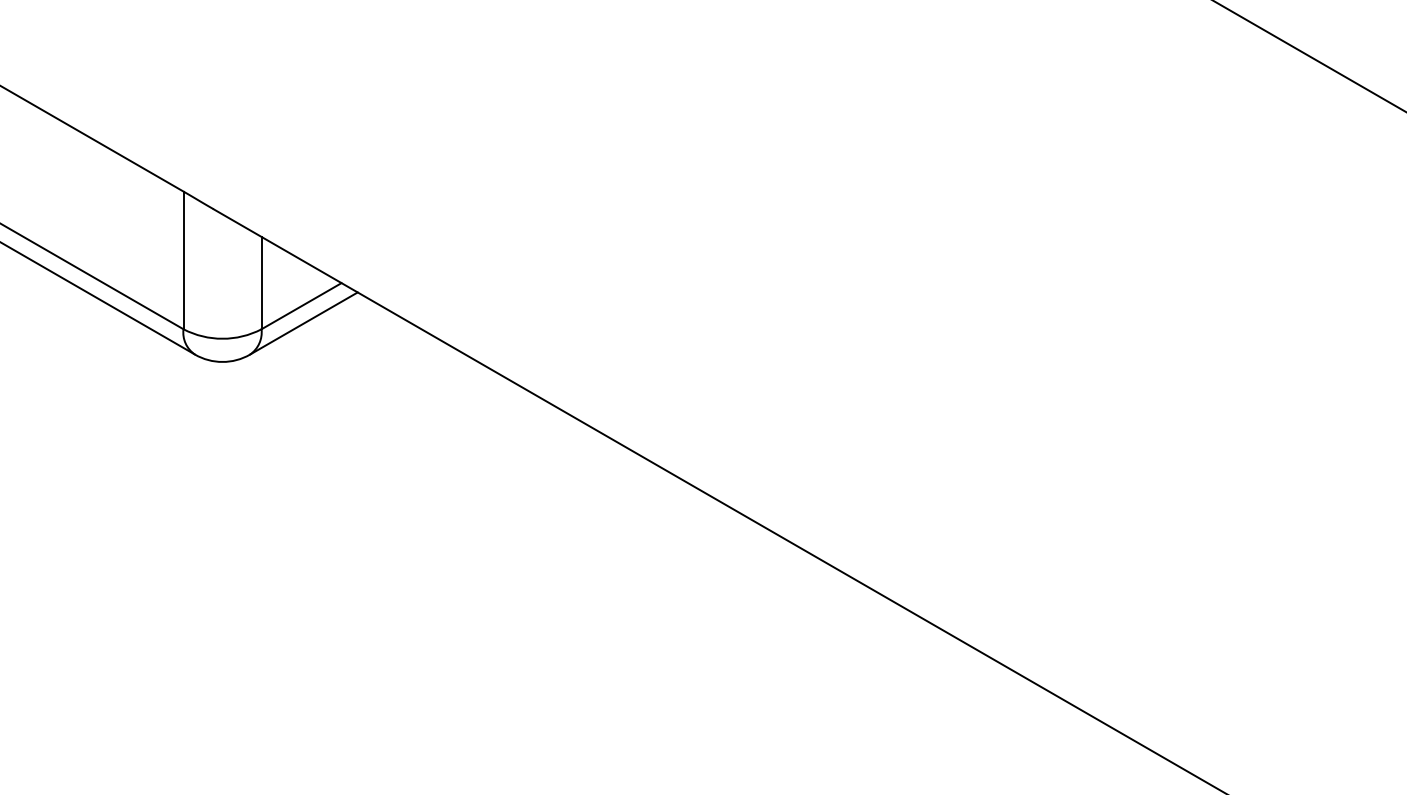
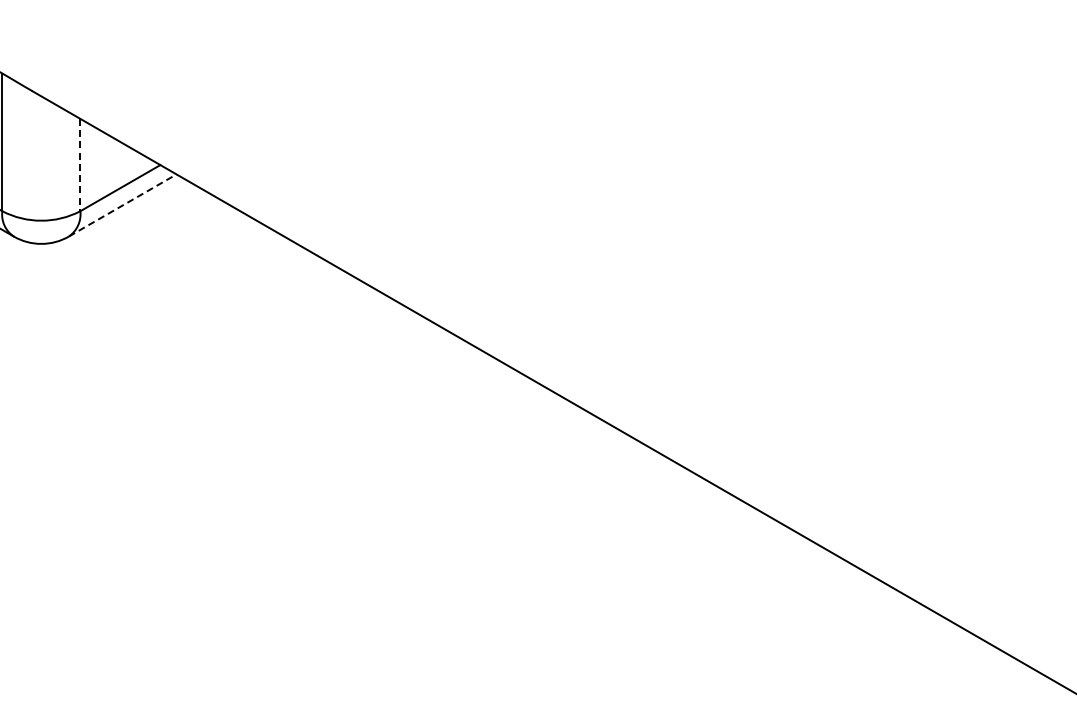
line: (261, 283) -> (80, 165), solid -> dashed
line: (304, 323) -> (123, 205), solid -> dashed

